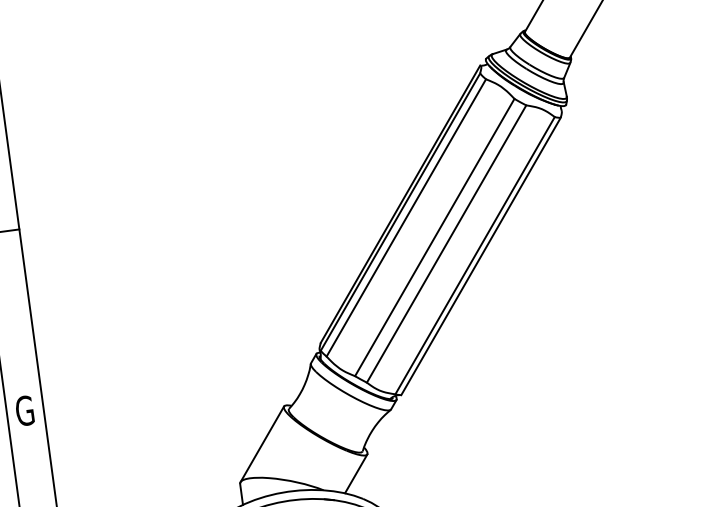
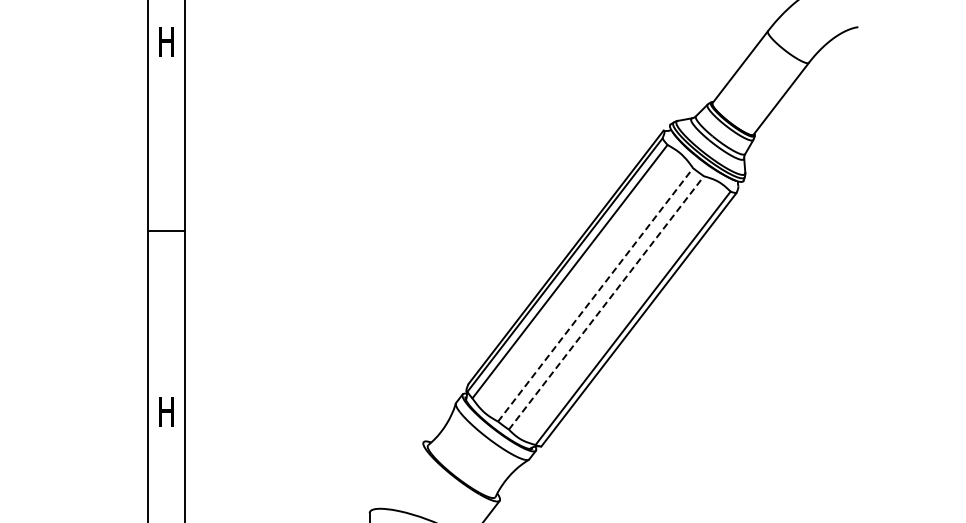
line: (434, 237) -> (595, 294), solid -> dashed
line: (446, 243) -> (606, 302), solid -> dashed
text: (24, 410) -> (165, 411), G -> H
line: (261, 444) -> (396, 476), removed

